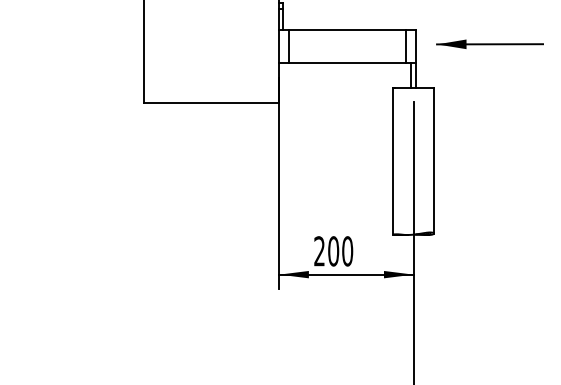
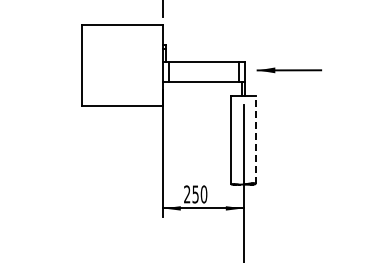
line: (433, 161) -> (255, 140), solid -> dashed
text: (333, 251) -> (195, 194), 200 -> 250

